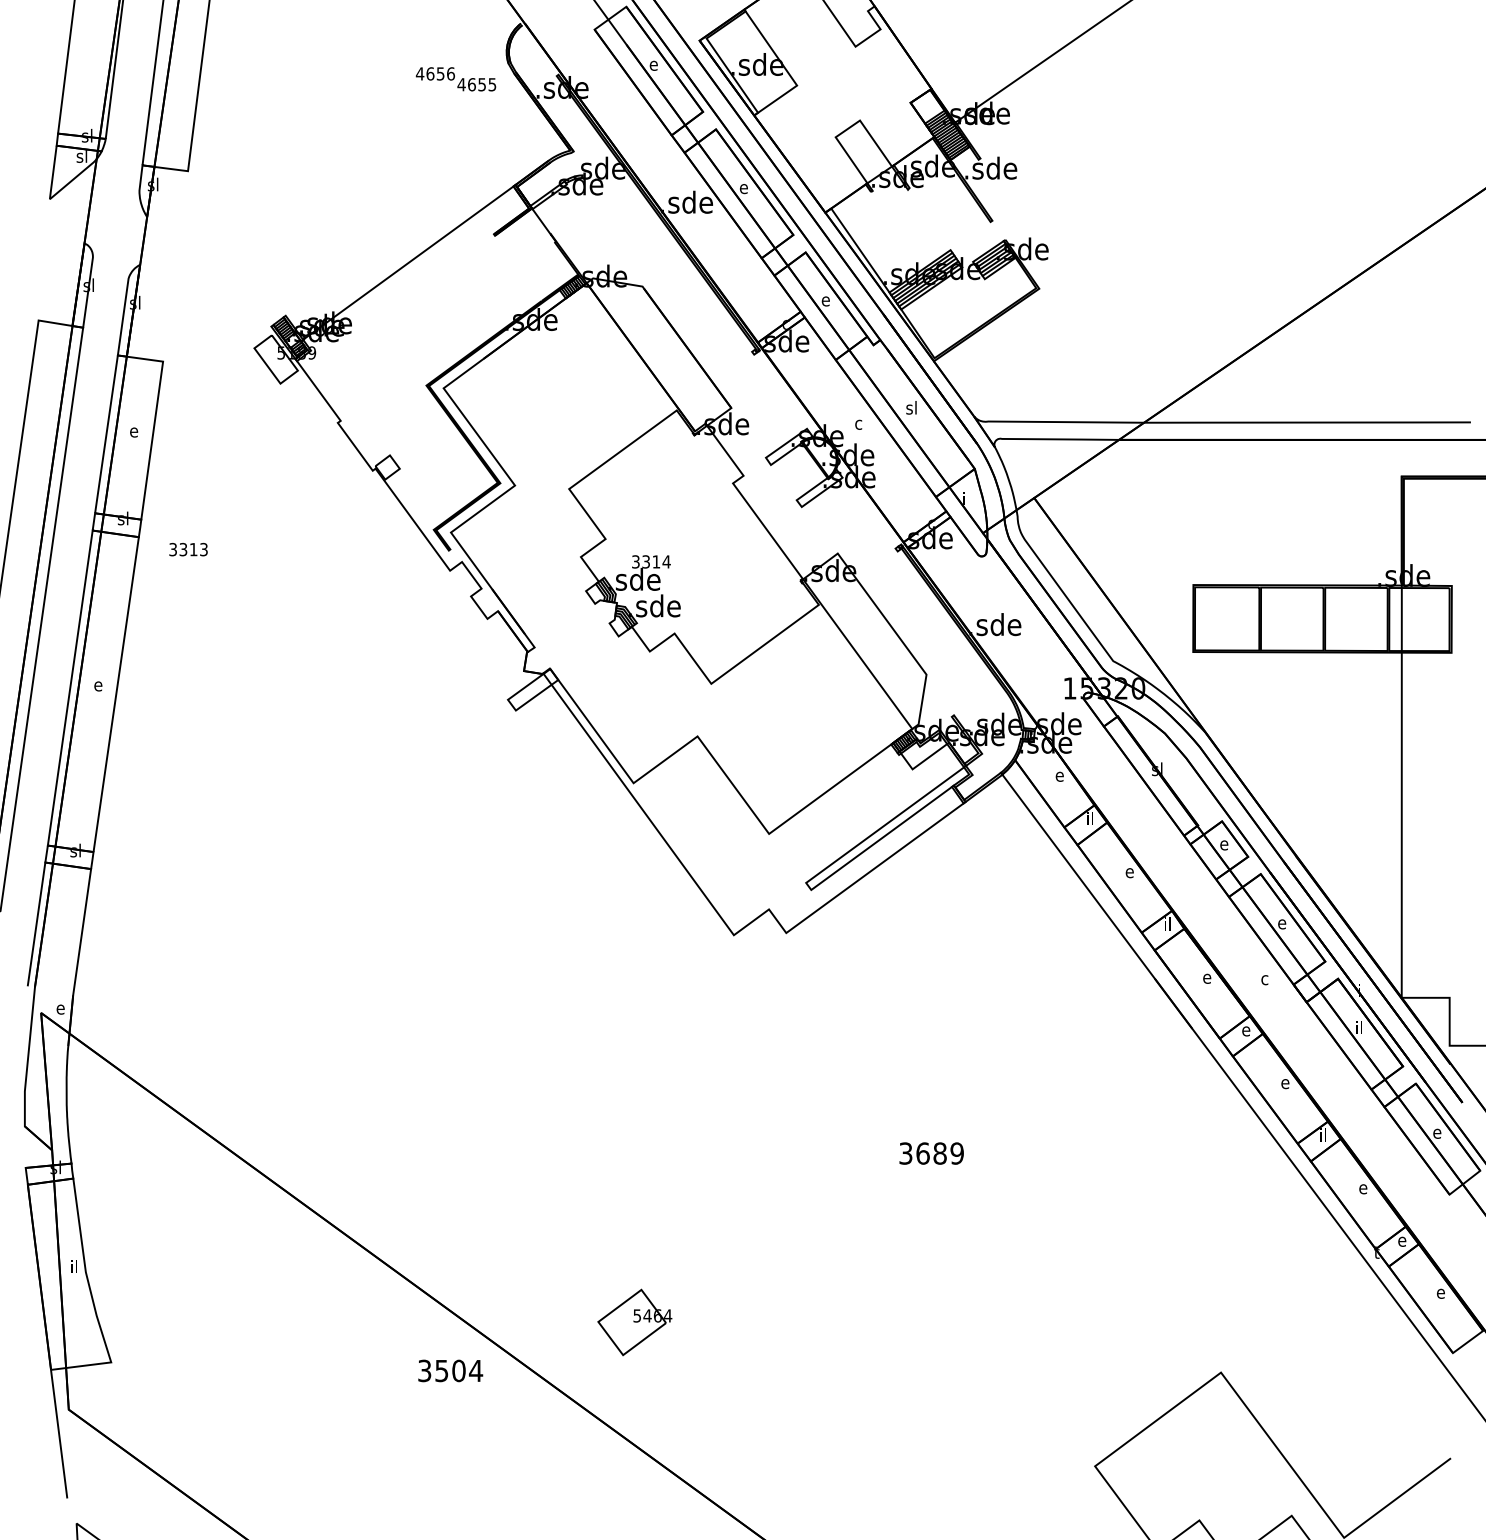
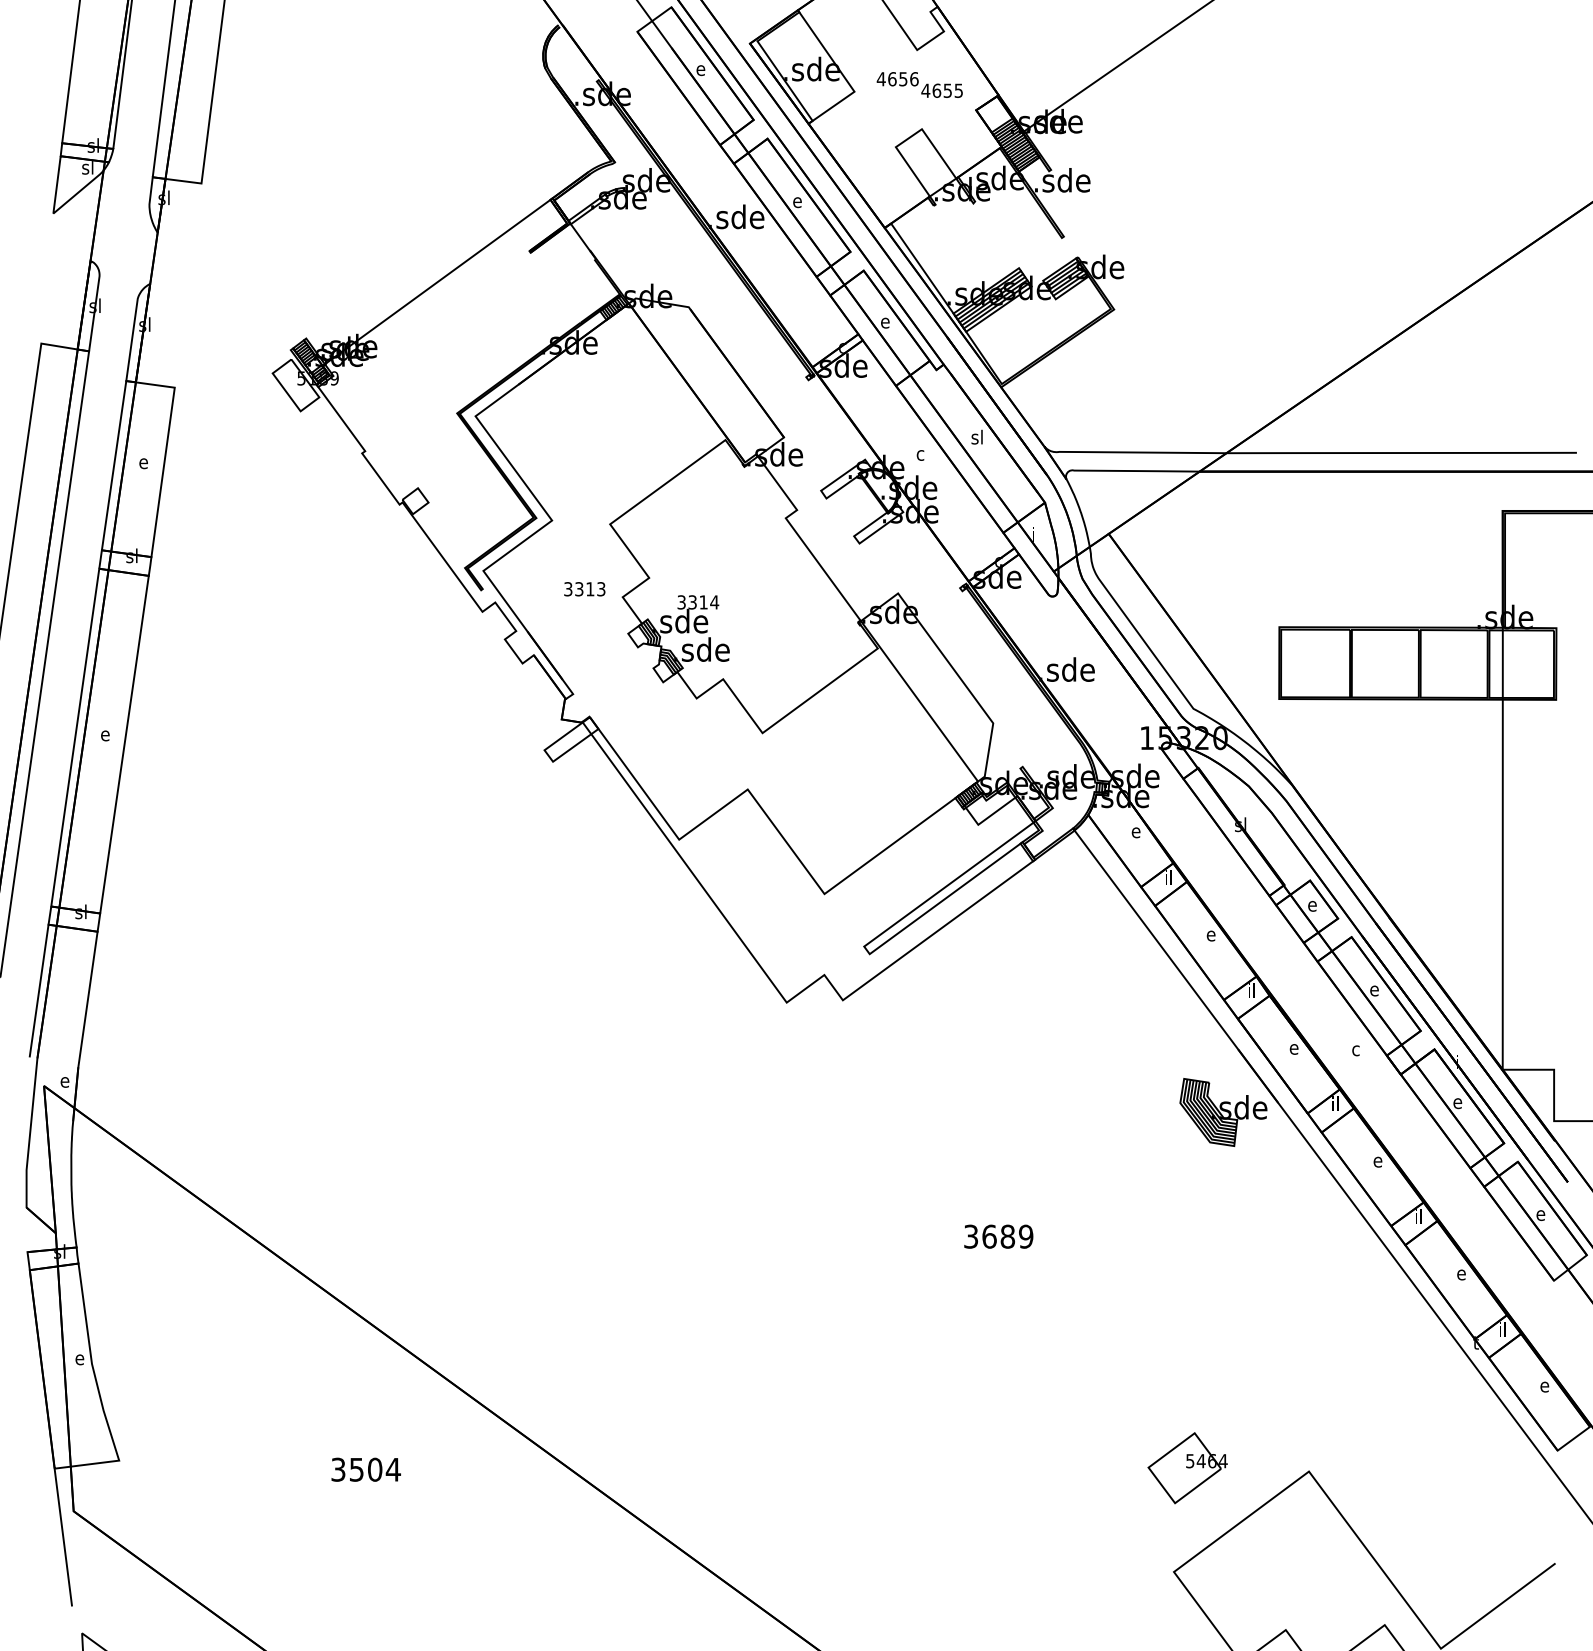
text: (455, 79) -> (919, 85), moved
text: (188, 549) -> (584, 589), moved
text: (1359, 1027) -> (1457, 1101), il -> e
text: (1246, 1029) -> (1336, 1103), e -> il
part: (1141, 1037) -> (1223, 1112), added
text: (1402, 1239) -> (1503, 1328), e -> il
text: (74, 1266) -> (79, 1357), il -> e
part: (634, 1322) -> (1187, 1468), moved
text: (450, 1370) -> (366, 1469), moved

